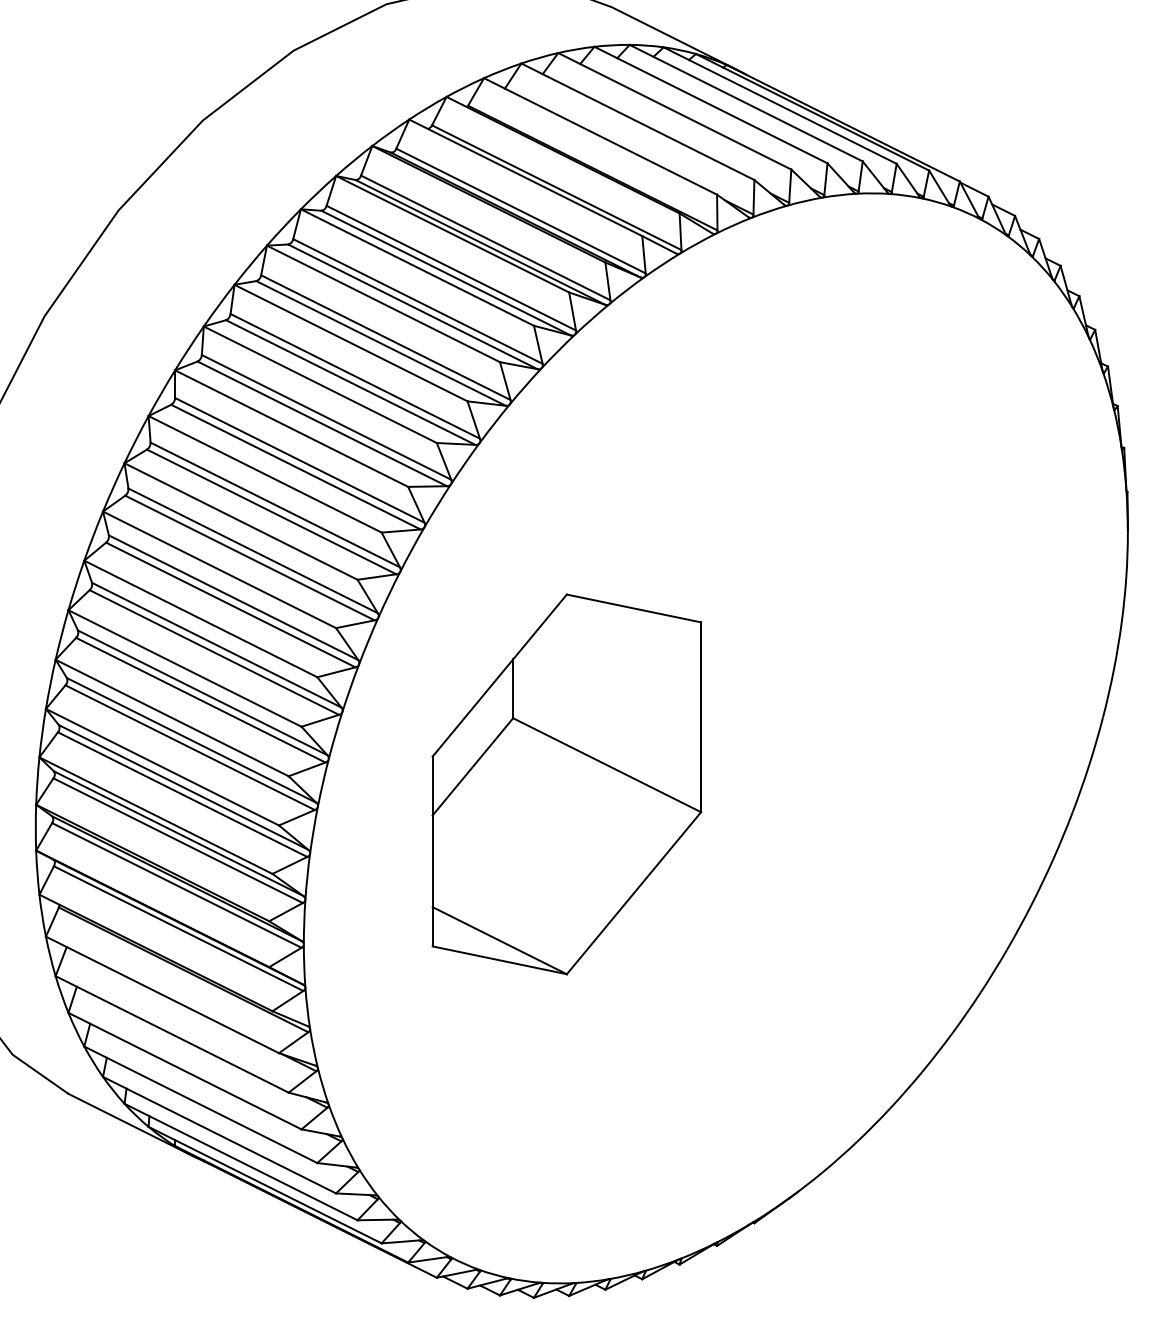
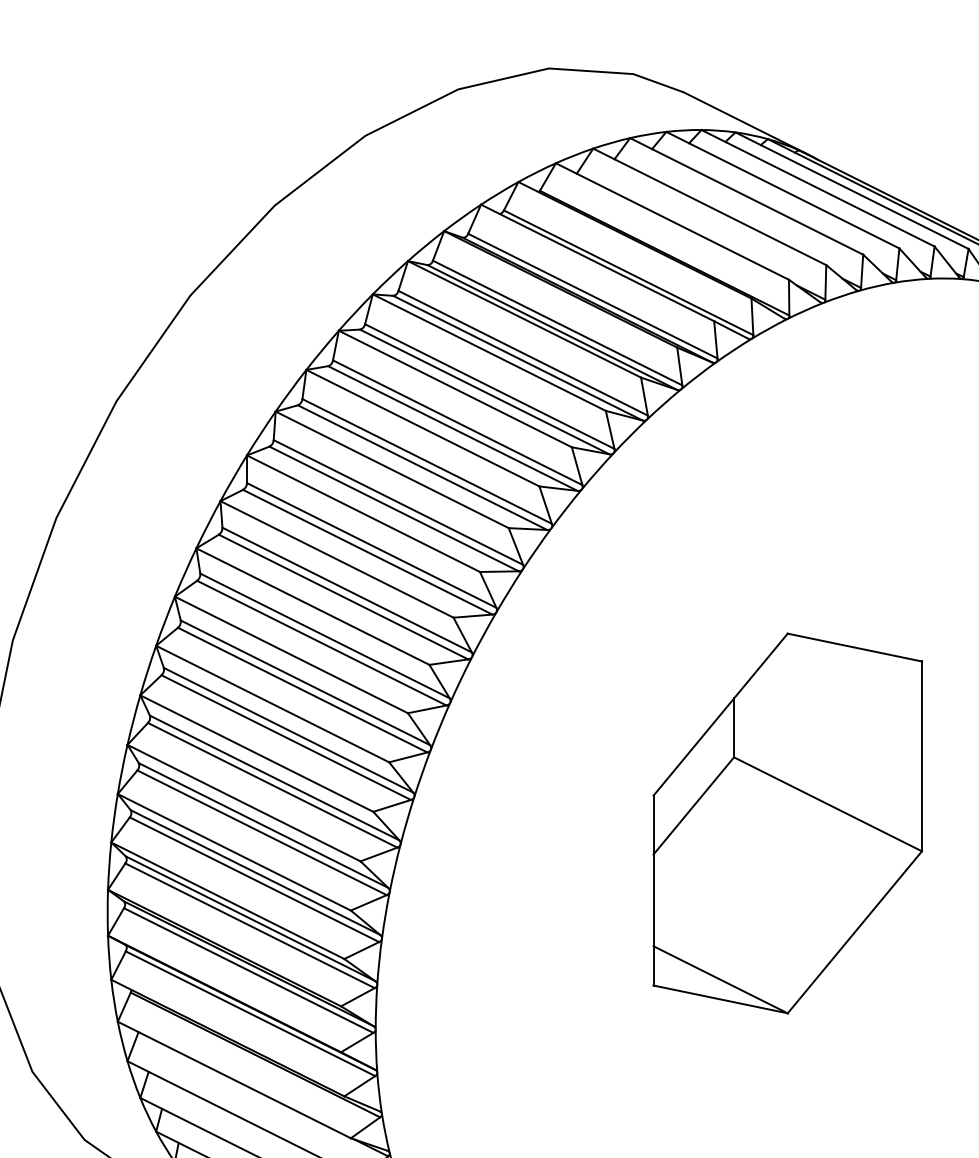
part: (566, 784) -> (787, 823), moved

